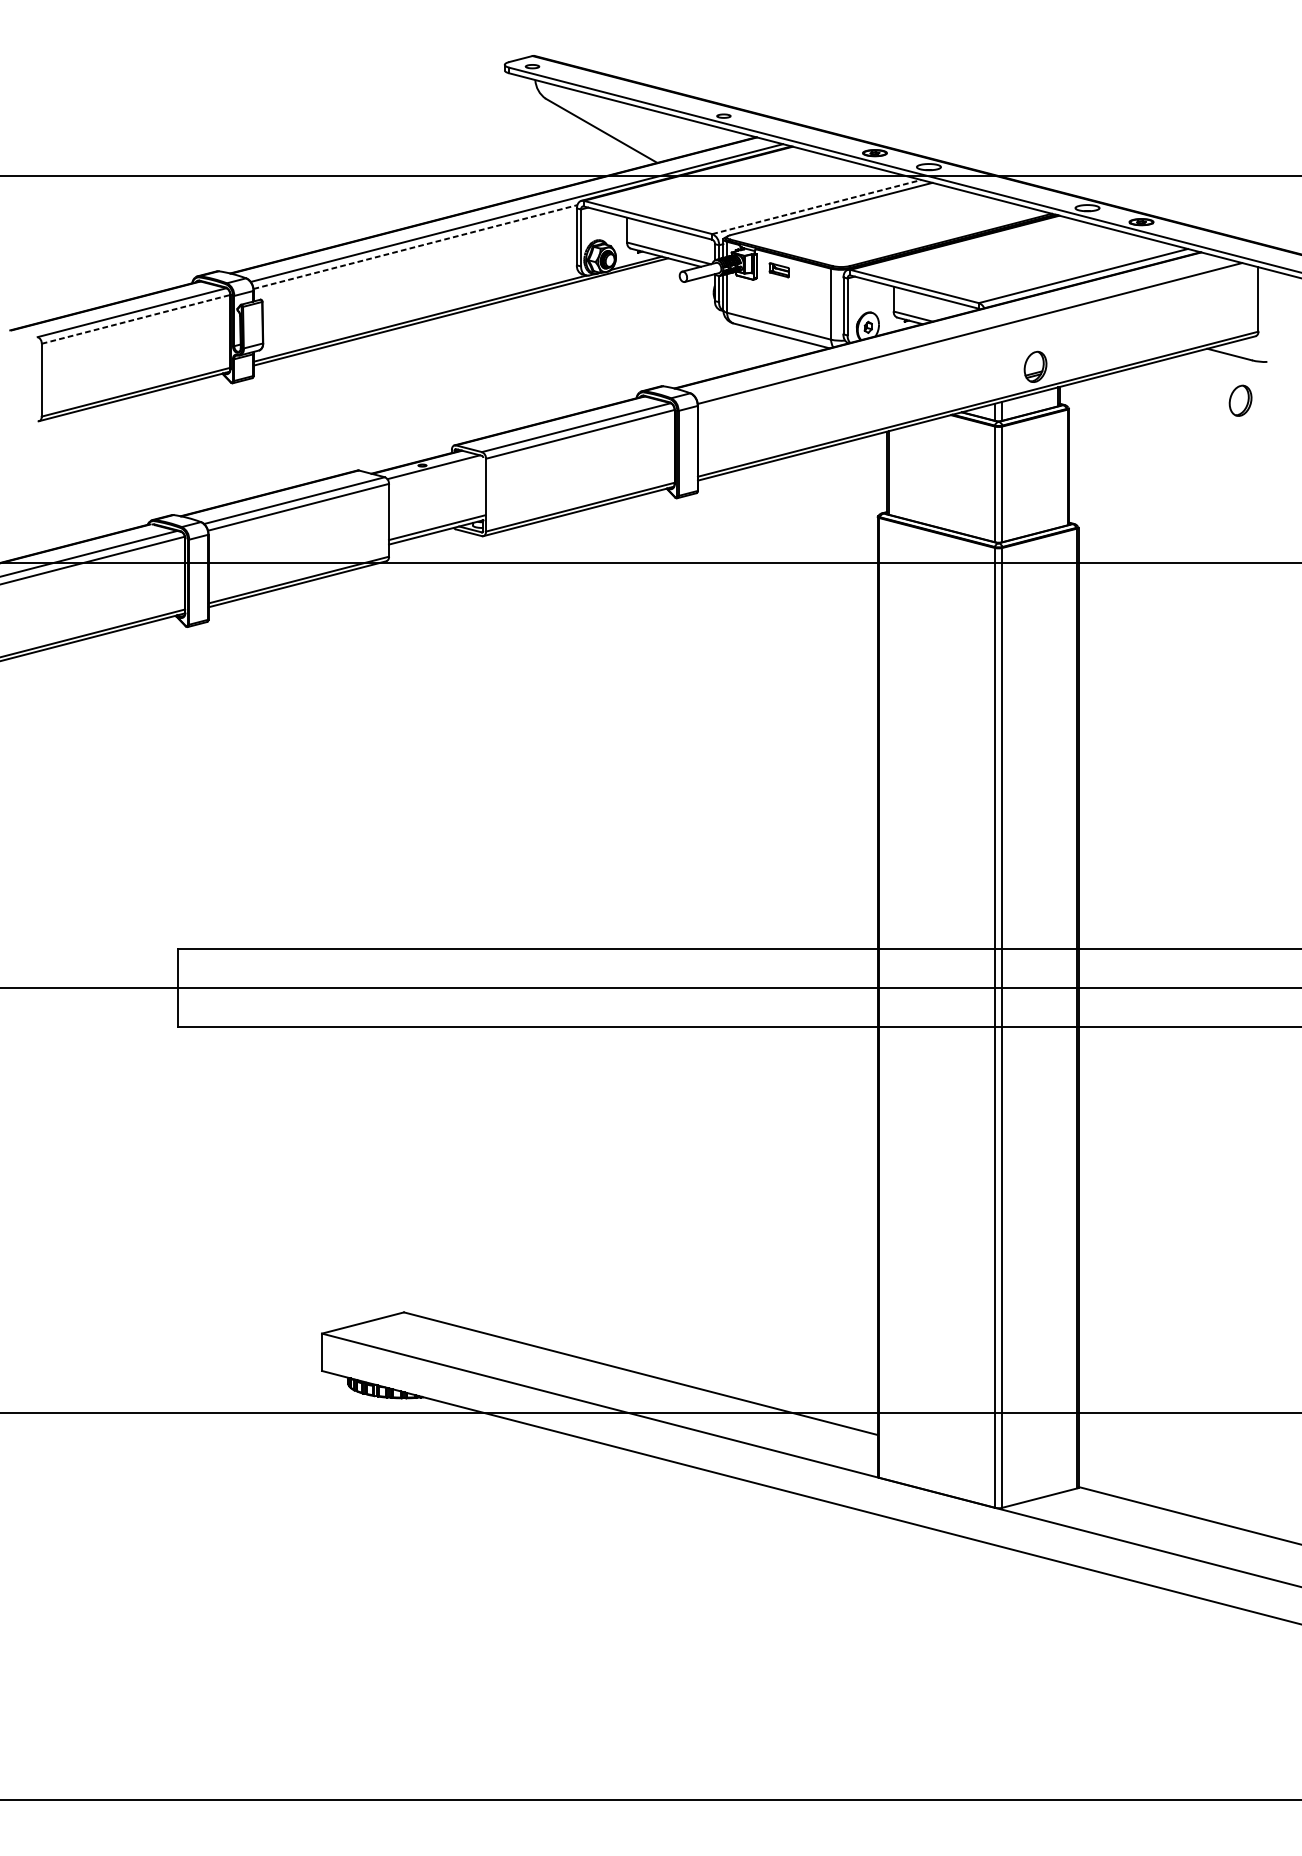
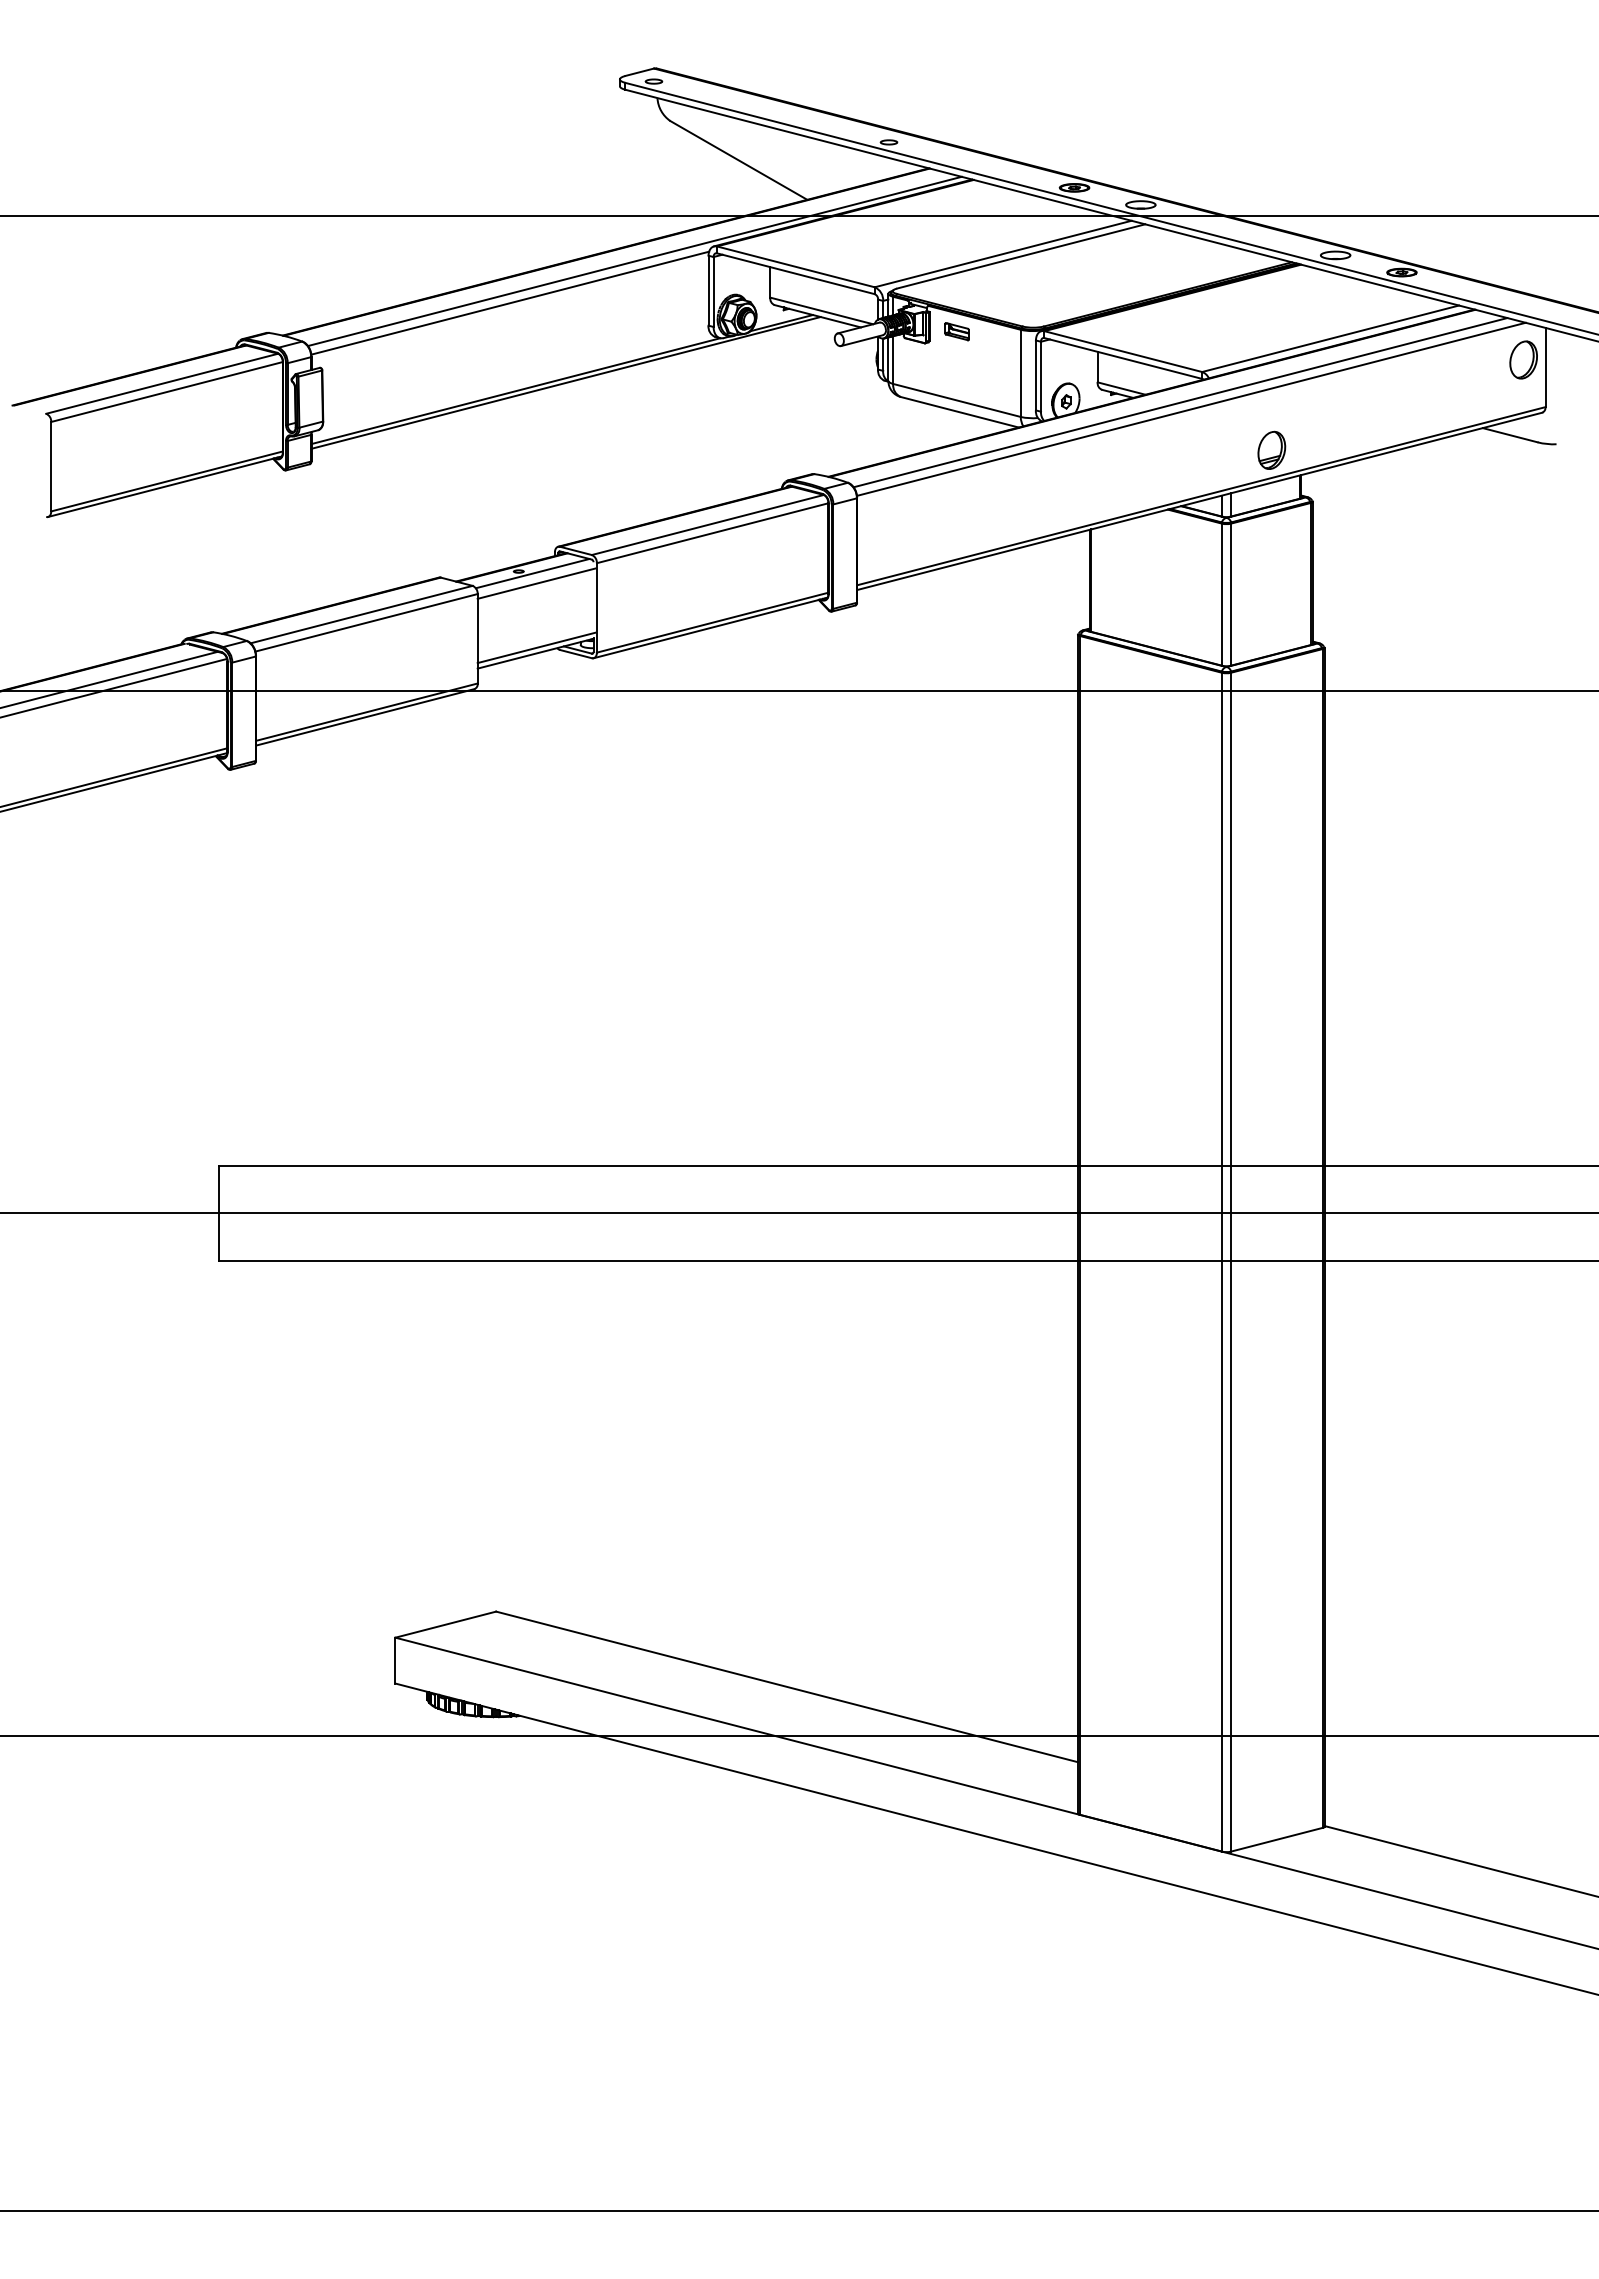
line: (817, 207) -> (1003, 254), dashed -> solid
line: (415, 247) -> (510, 303), dashed -> solid
line: (136, 319) -> (167, 392), dashed -> solid
line: (961, 327) -> (1180, 402), added
part: (1240, 400) -> (1523, 359), moved
line: (436, 475) -> (536, 583), added

